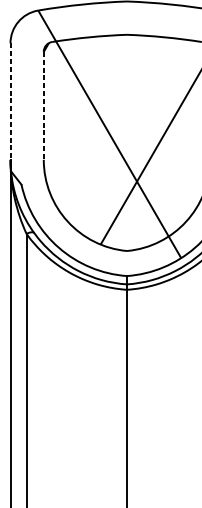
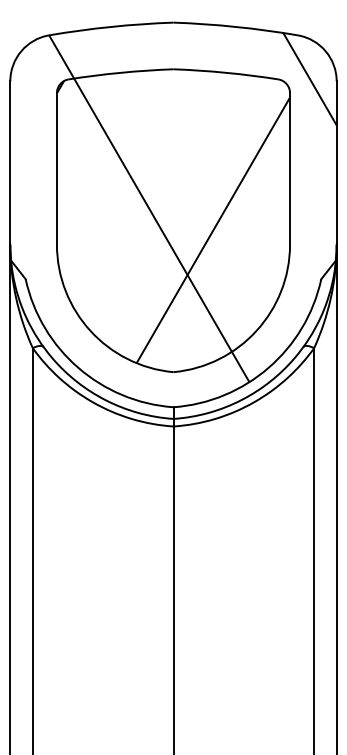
line: (10, 101) -> (10, 162), dashed -> solid
line: (43, 105) -> (56, 168), dashed -> solid

